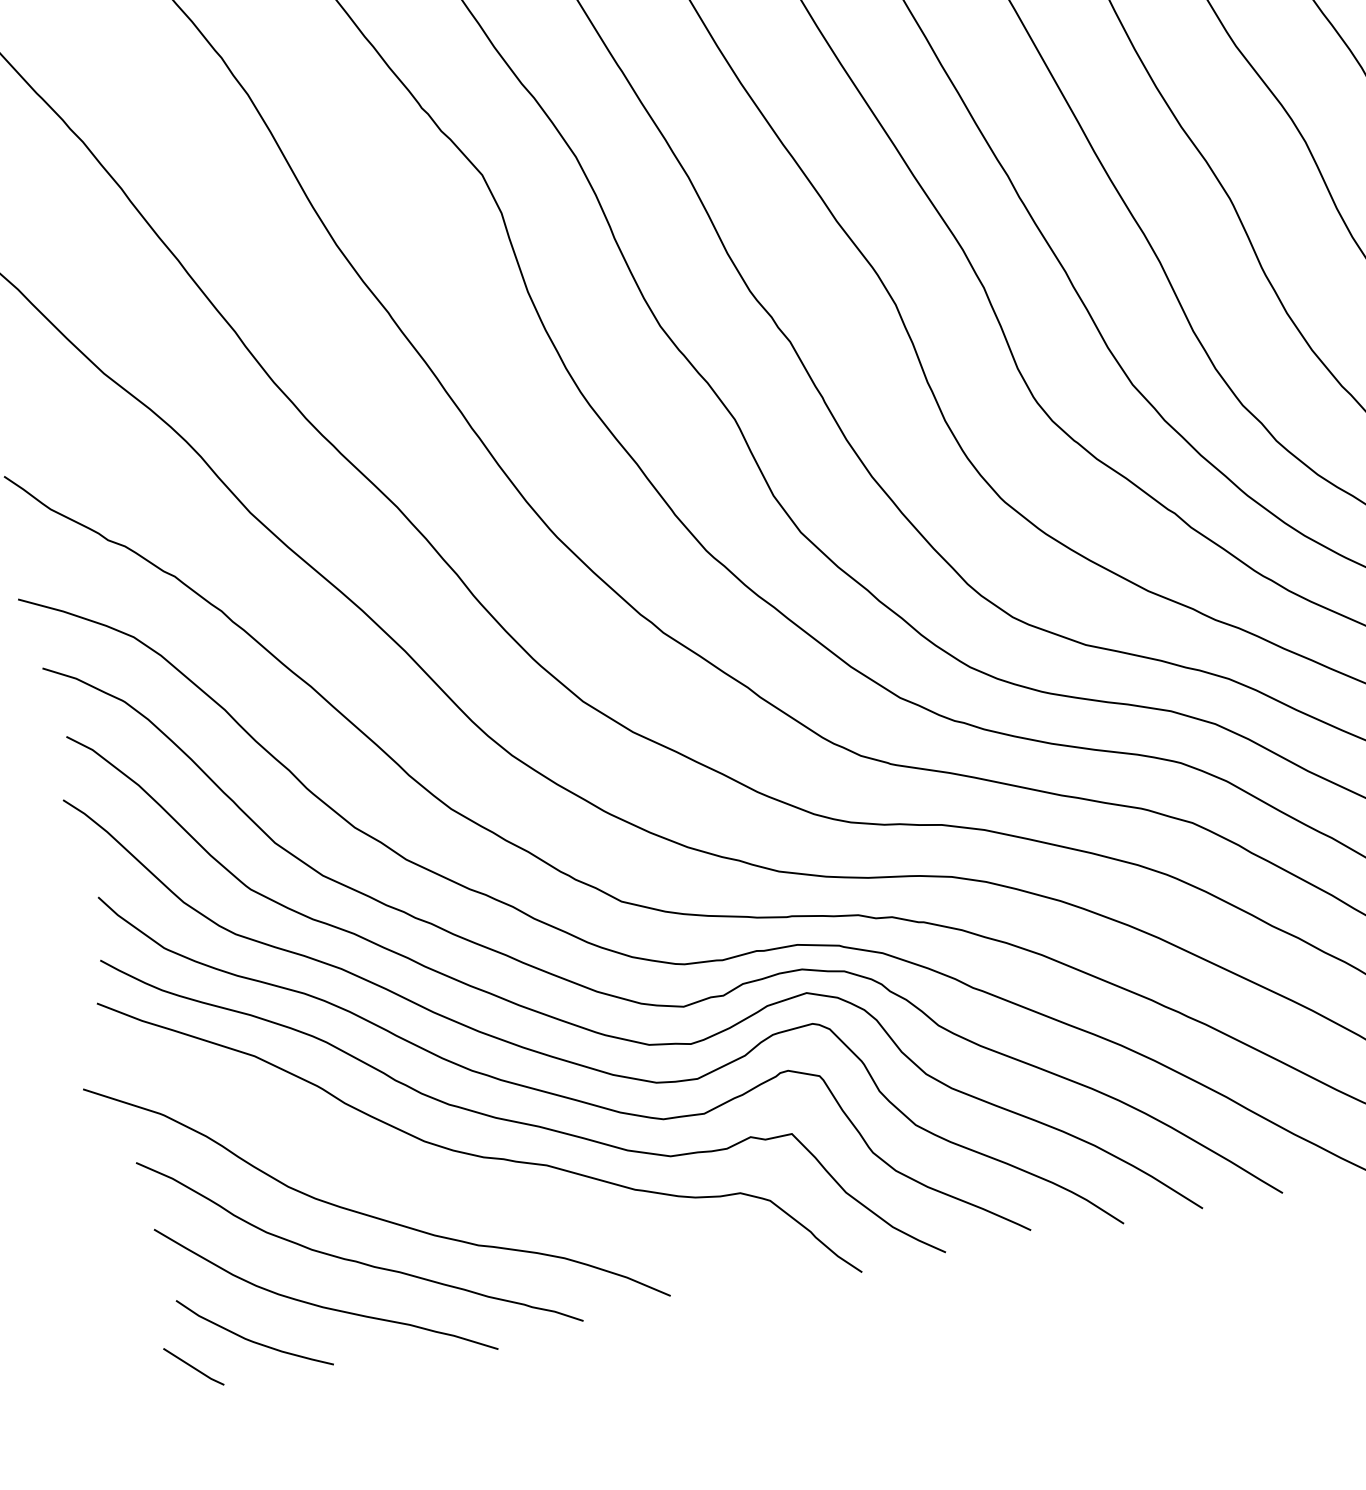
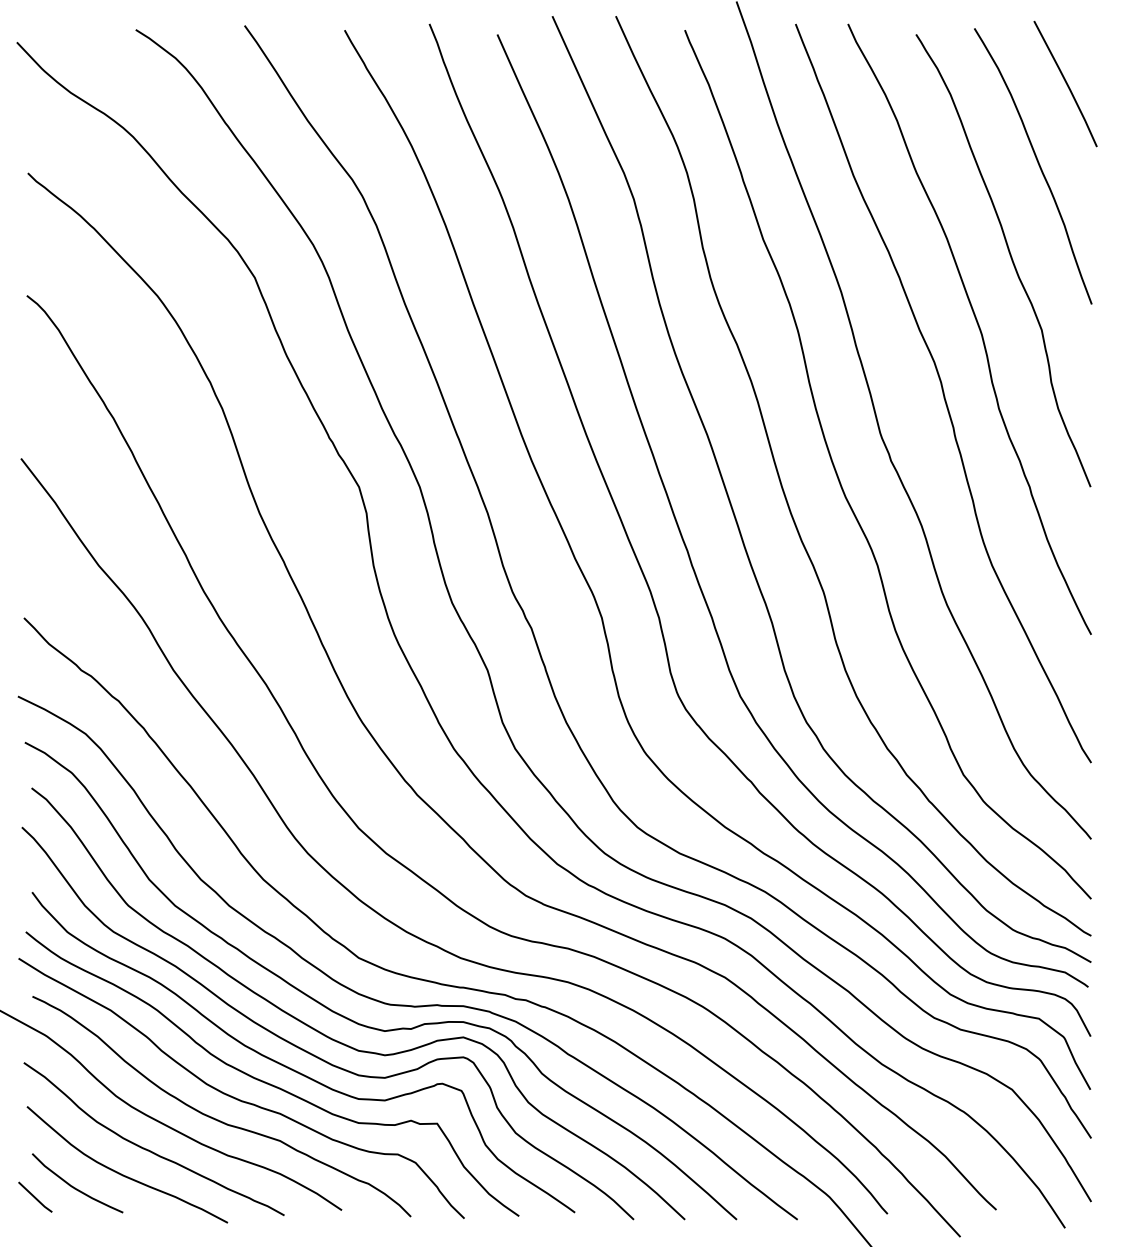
curve: (449, 1191) -> (216, 1118), added

